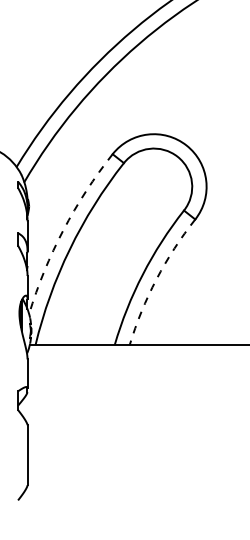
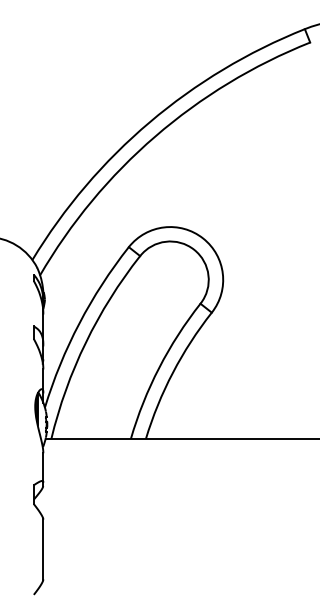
arc: (63, 230) -> (79, 323), dashed -> solid
arc: (156, 279) -> (172, 372), dashed -> solid

